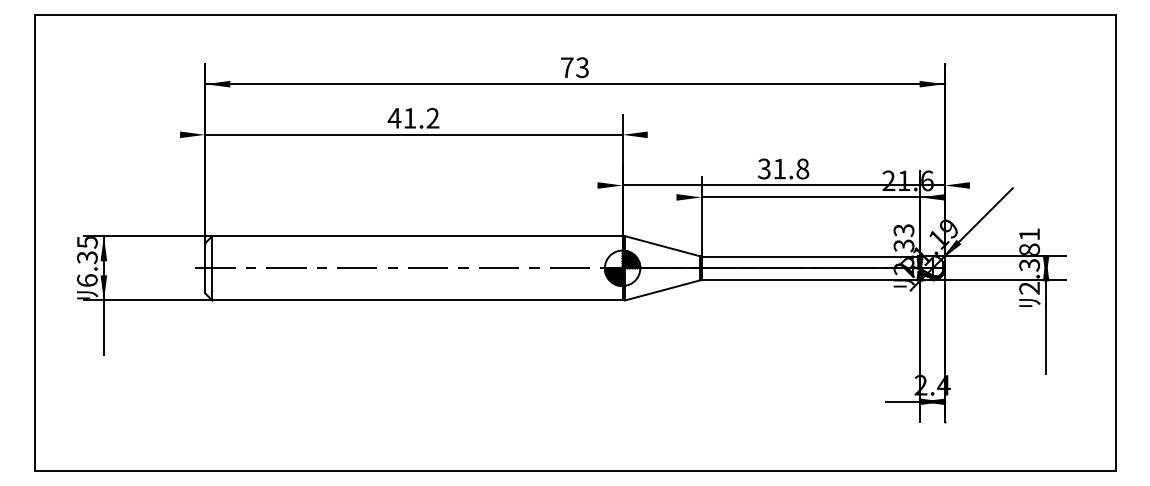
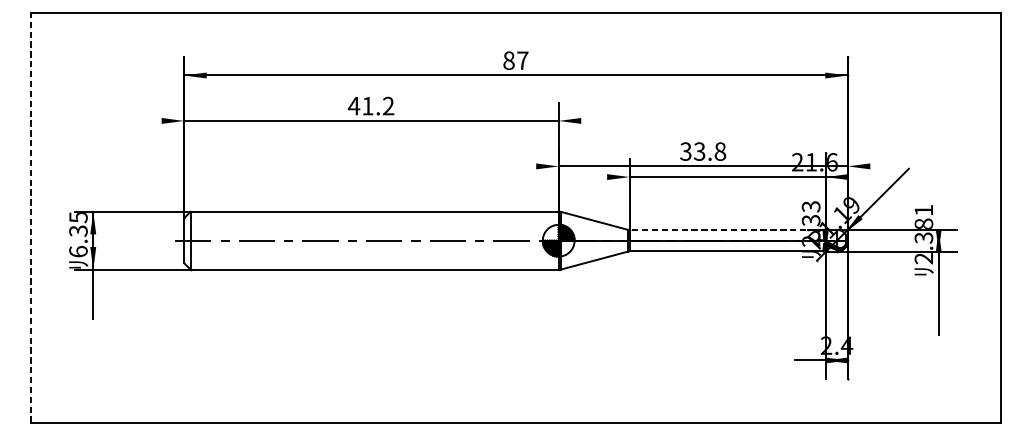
text: (574, 67) -> (515, 60), 73 -> 87
text: (779, 168) -> (699, 151), 31.8 -> 33.8
line: (34, 242) -> (31, 217), solid -> dashed
line: (810, 256) -> (727, 230), solid -> dashed

